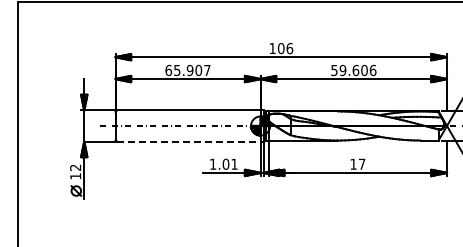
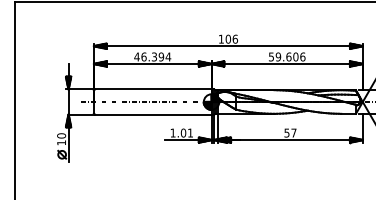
text: (187, 70) -> (152, 57), 65.907 -> 46.394
line: (188, 141) -> (153, 114), dashed -> solid
text: (353, 163) -> (286, 132), 17 -> 57
text: (75, 167) -> (61, 135), 12 -> 10

